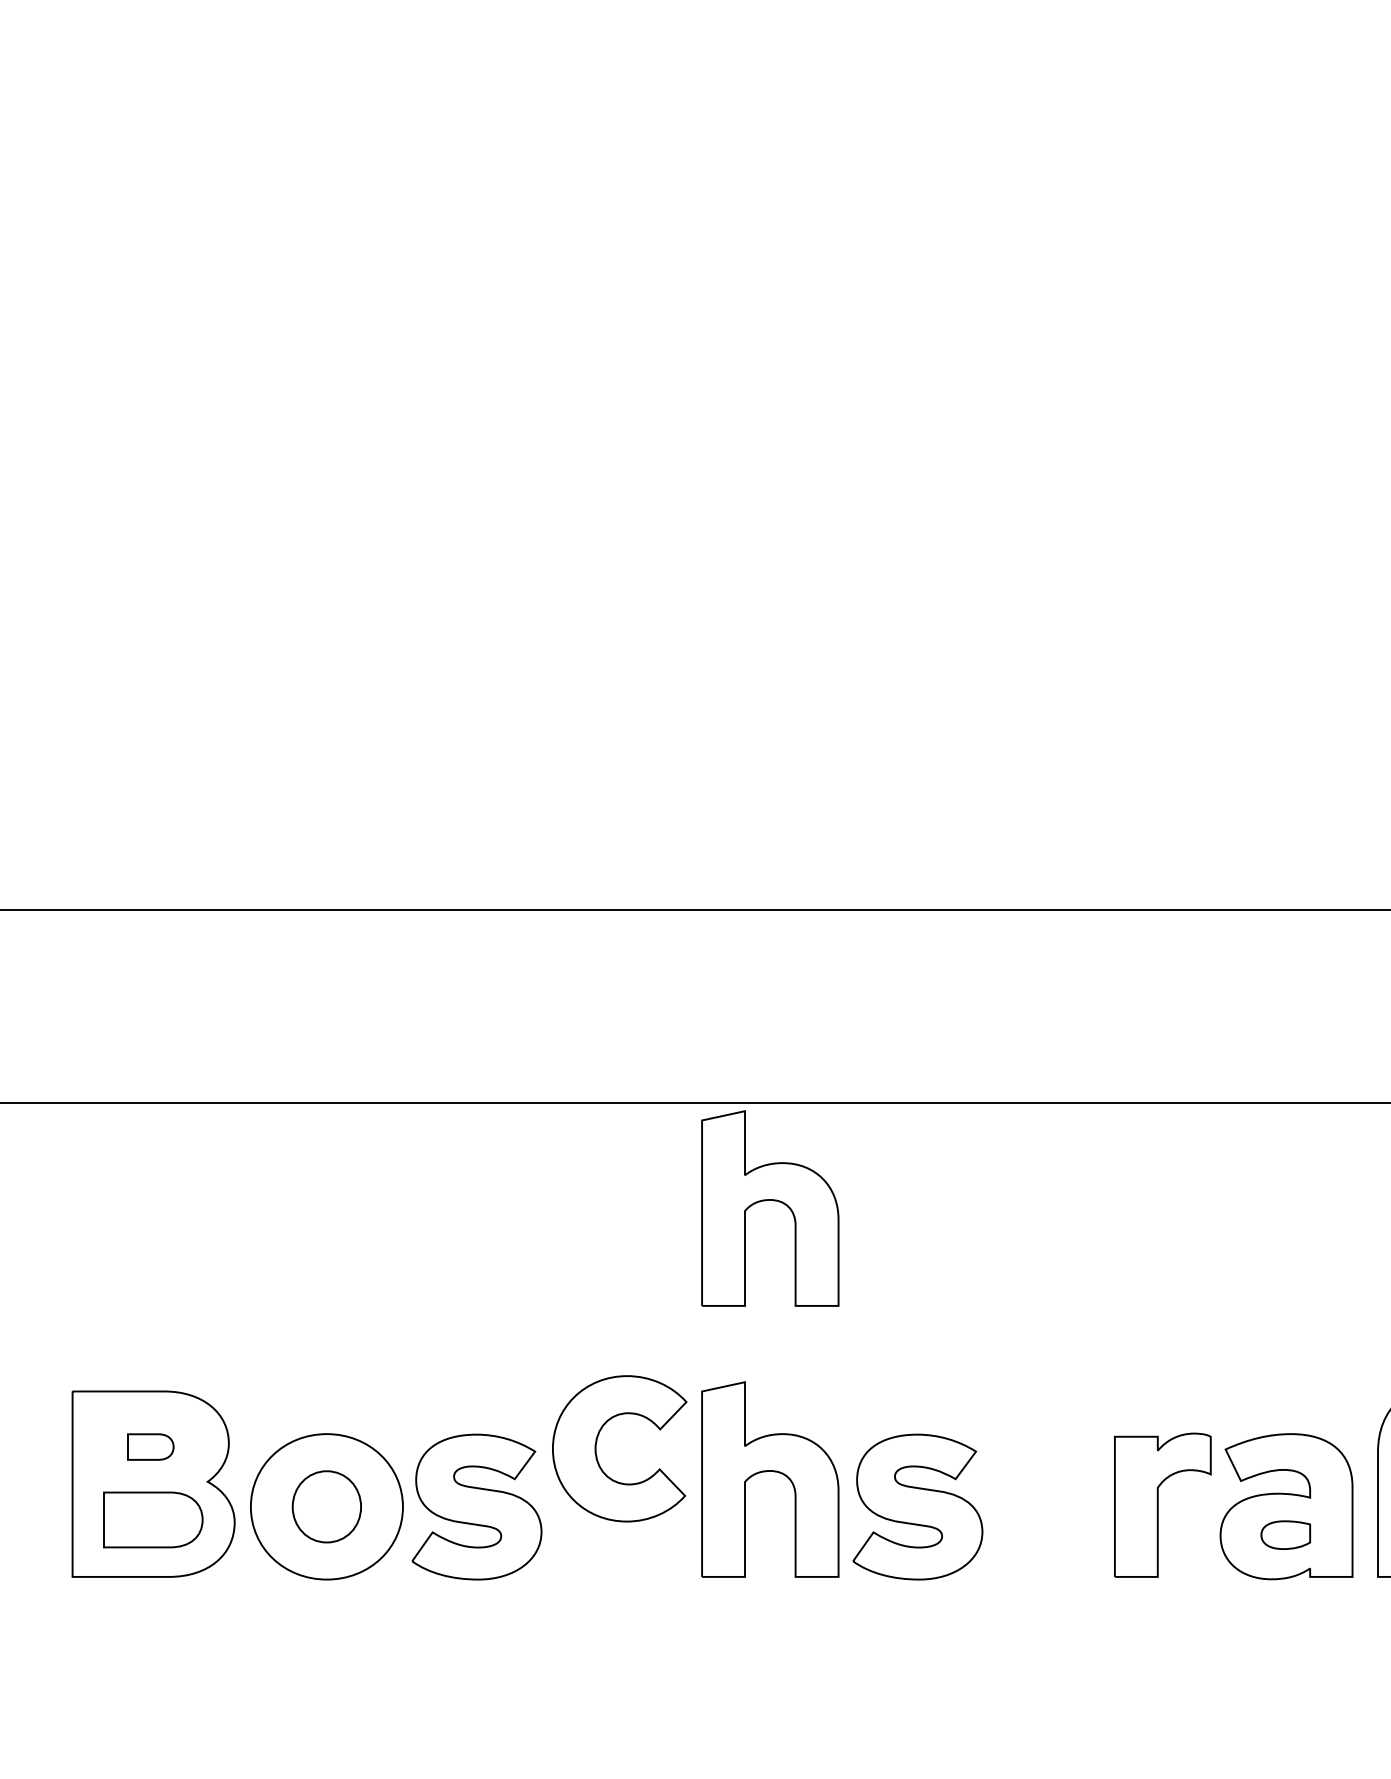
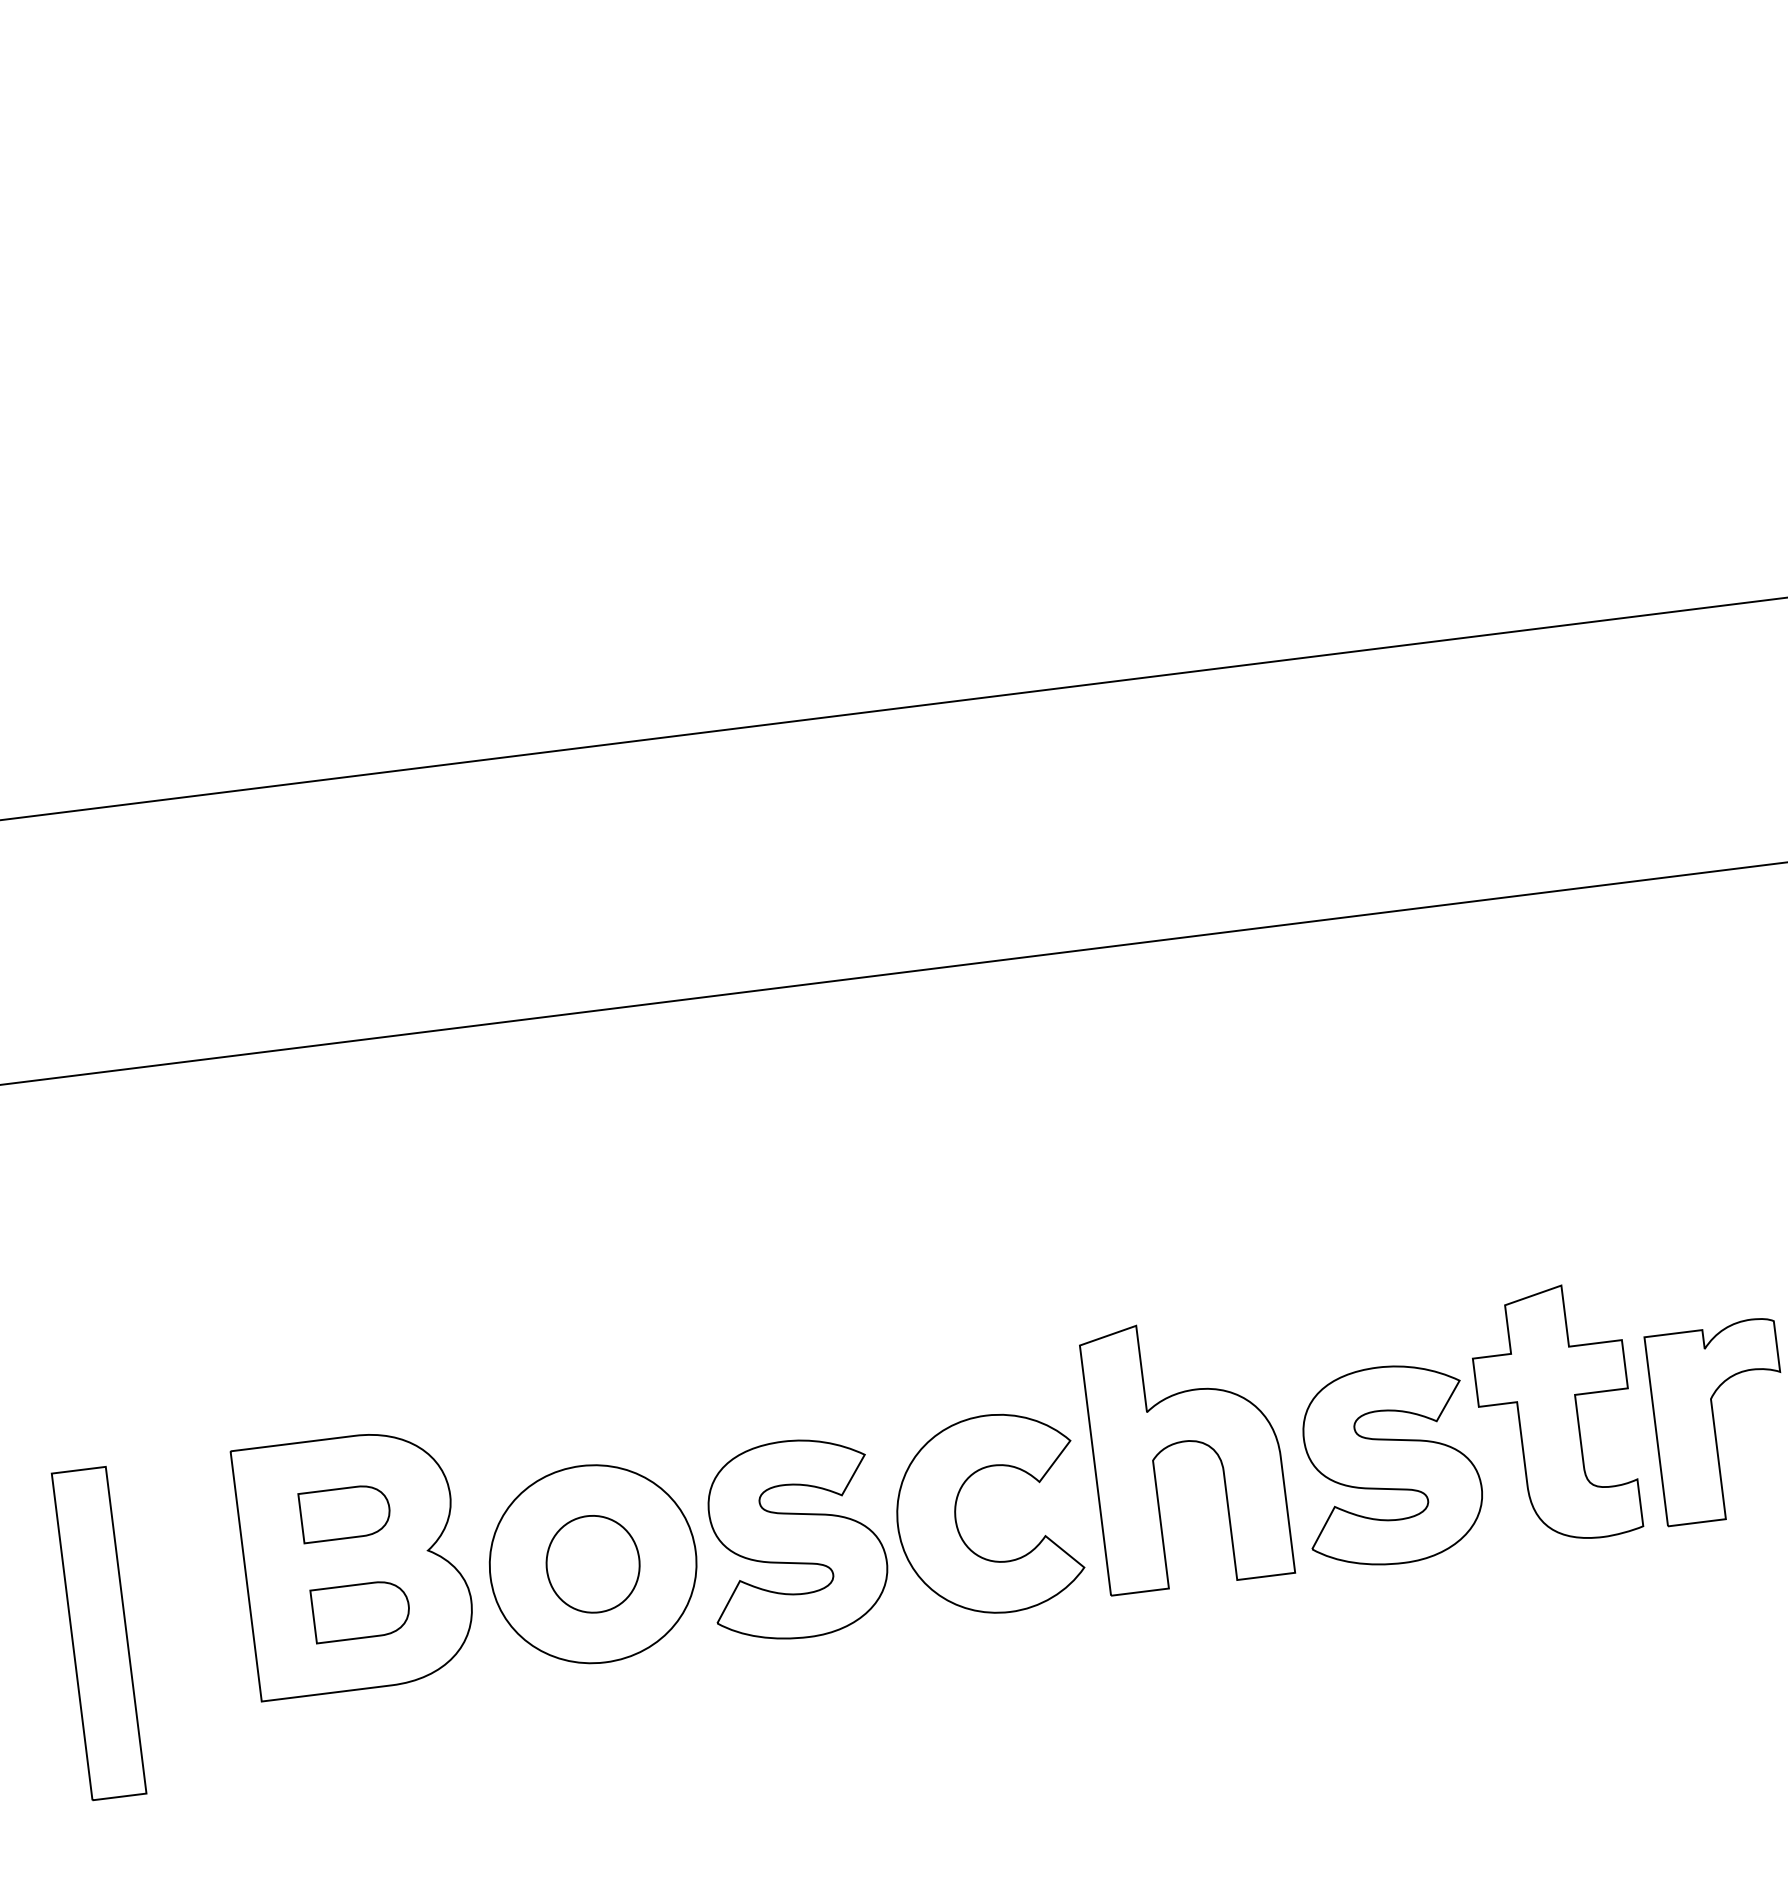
part: (770, 1200) -> (1140, 1076), removed
part: (597, 1442) -> (957, 1510), moved
part: (150, 1446) -> (344, 1512), size x1.43
part: (1042, 1484) -> (1554, 1413), added
part: (153, 1519) -> (361, 1610), size x0.71

